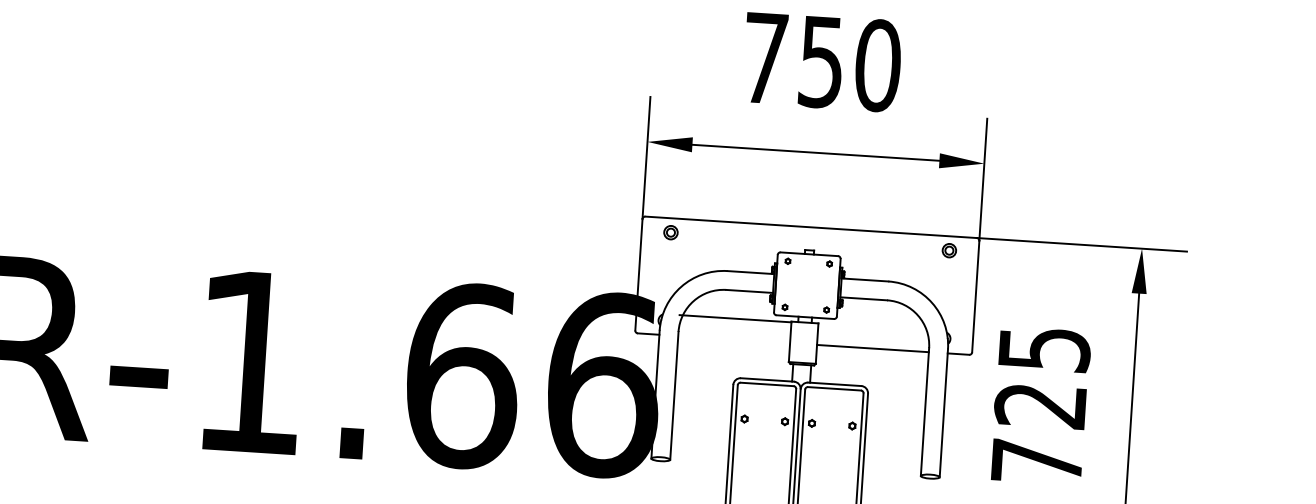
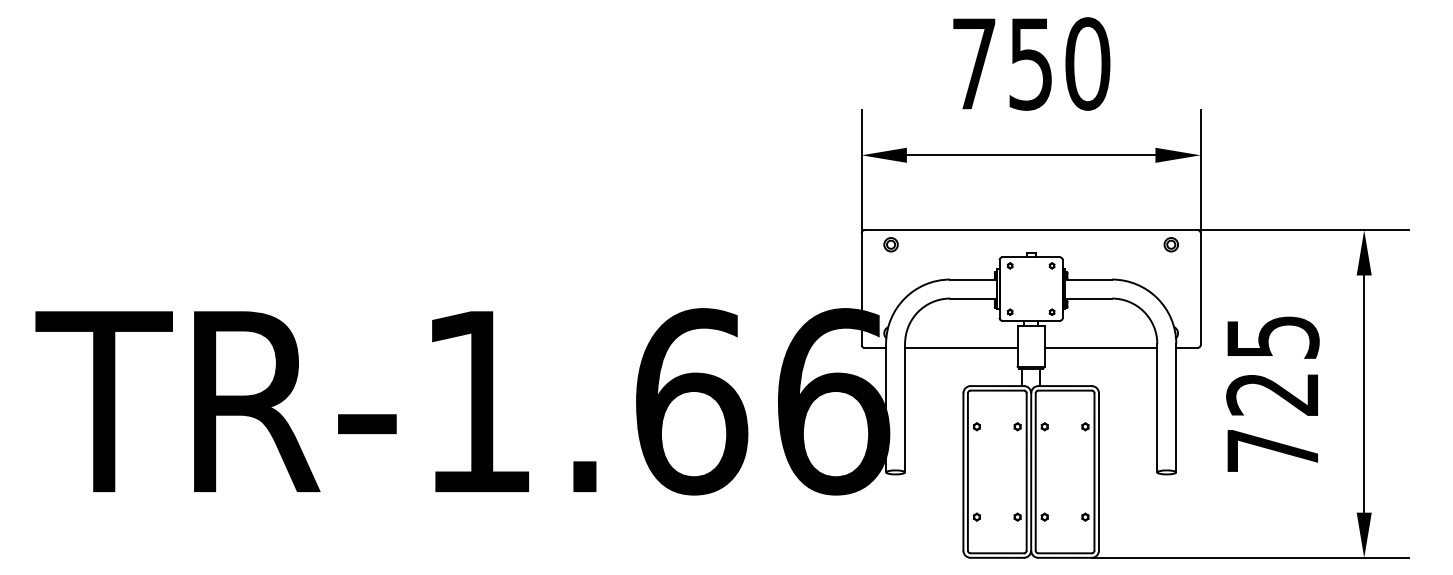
line: (735, 318) -> (961, 347), moved

